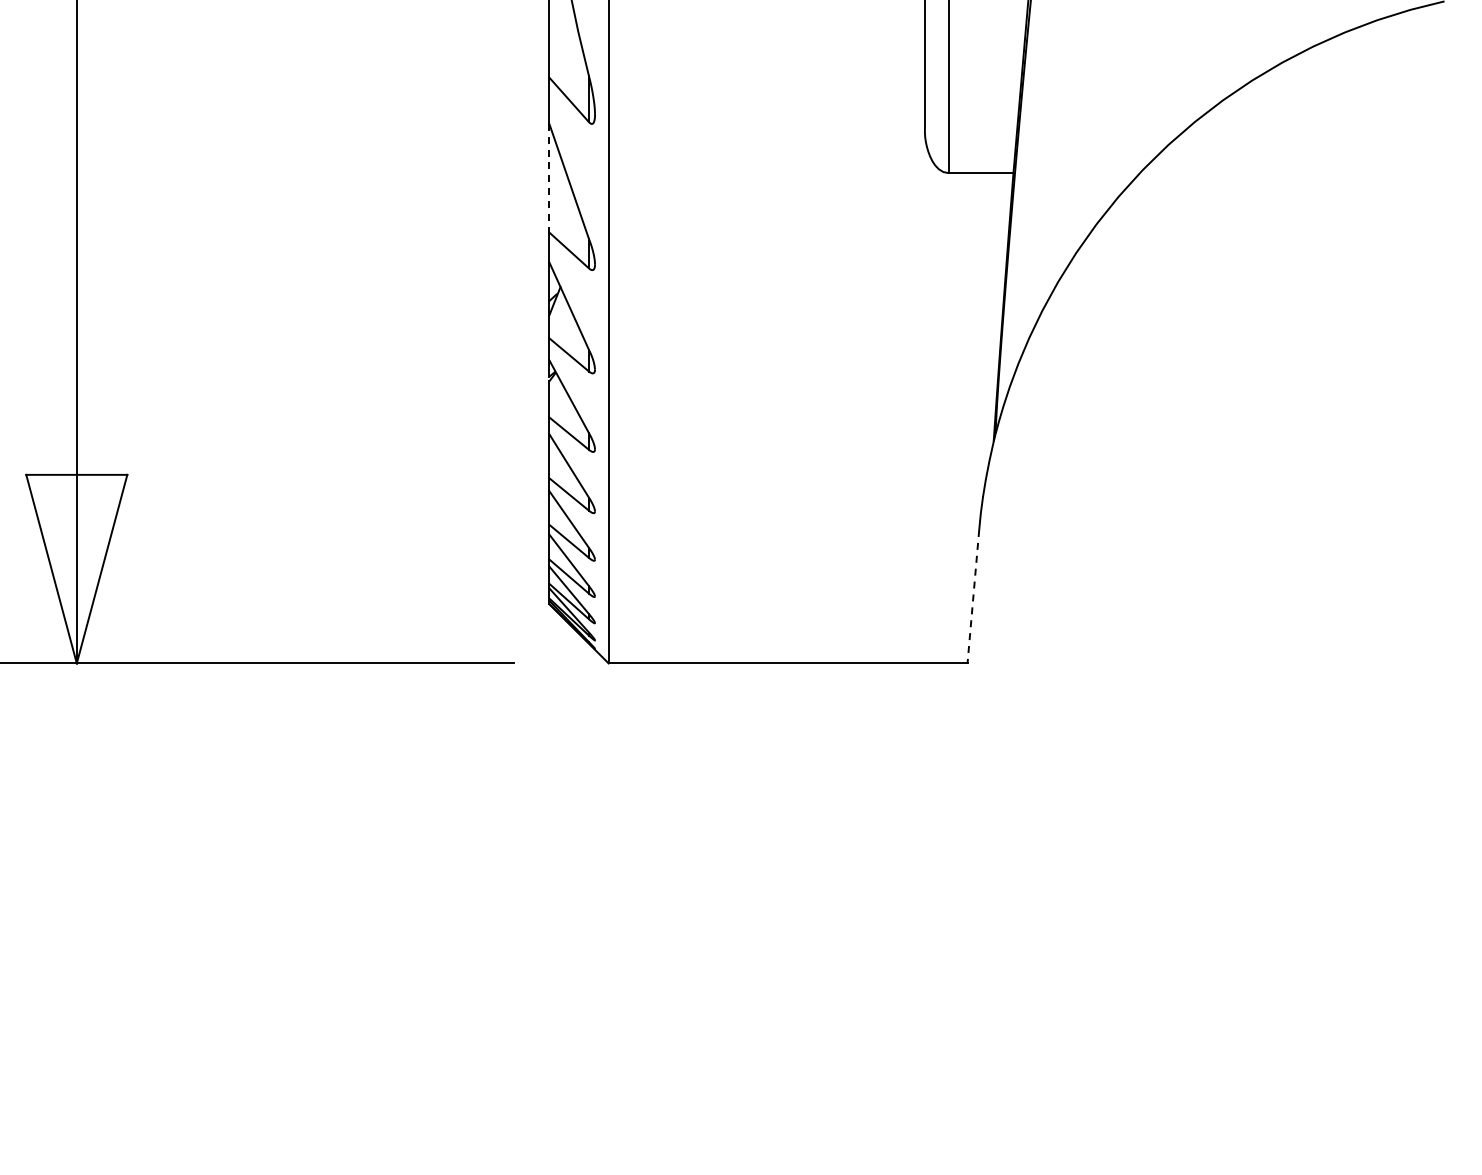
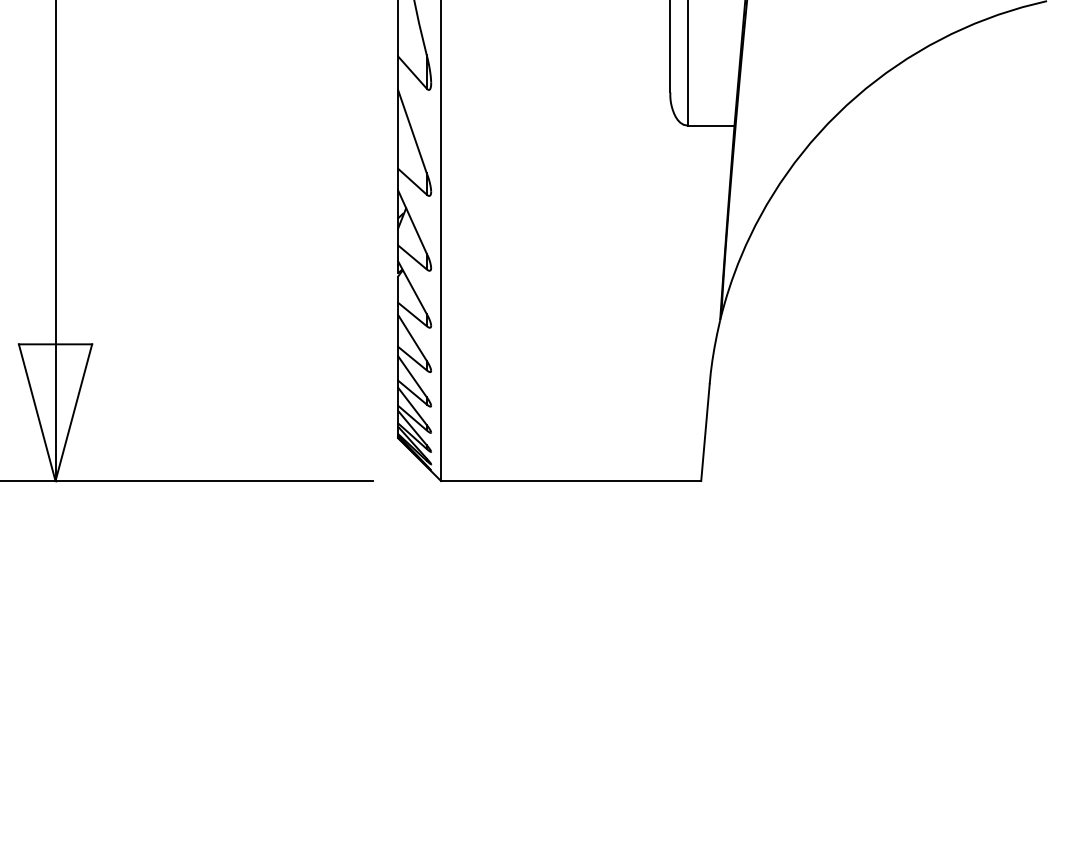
line: (549, 178) -> (398, 129), dashed -> solid
line: (973, 596) -> (705, 432), dashed -> solid

